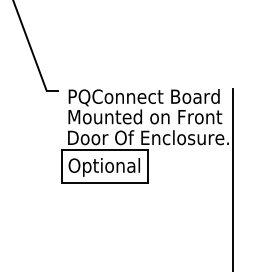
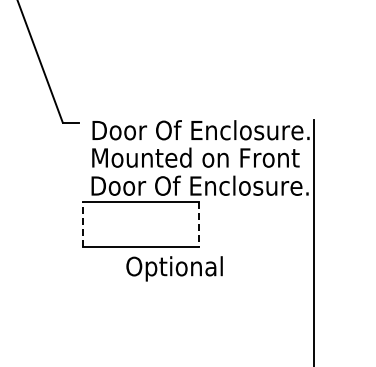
text: (149, 97) -> (201, 131), PQConnect Board -> Door Of Enclosure.
line: (62, 166) -> (83, 224), solid -> dashed
line: (148, 166) -> (199, 224), solid -> dashed
text: (104, 167) -> (174, 268), moved

